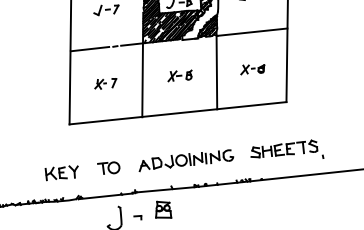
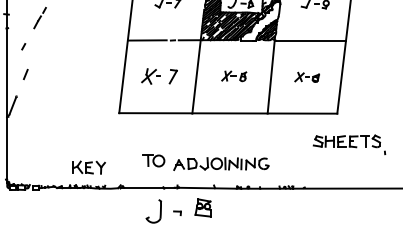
part: (105, 83) -> (159, 76), size x1.6
part: (286, 152) -> (349, 144), moved
part: (186, 159) -> (221, 163), moved
part: (61, 172) -> (88, 167), moved

